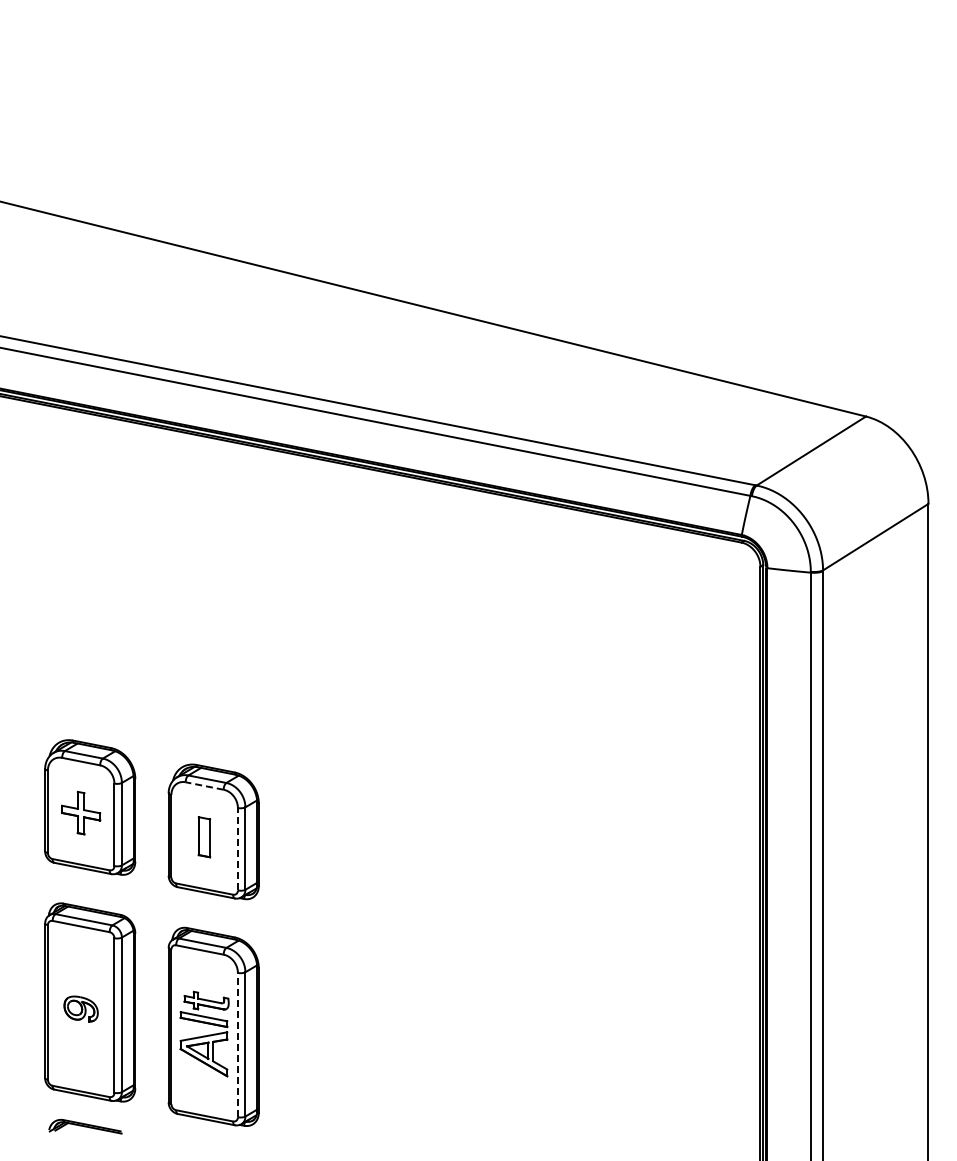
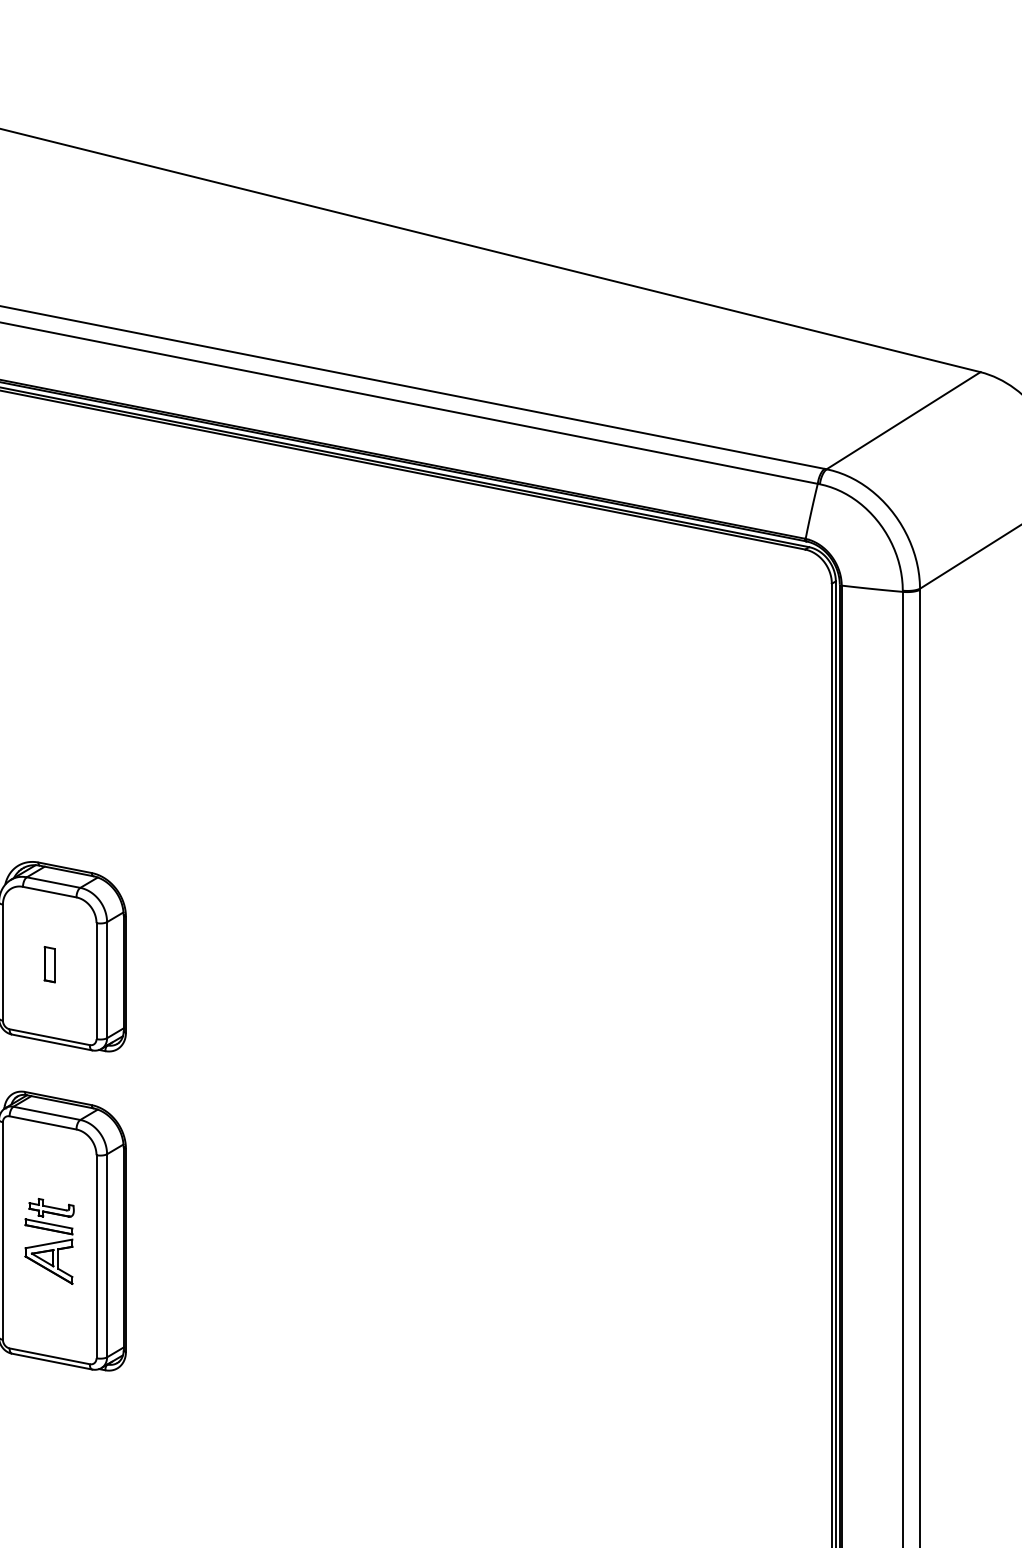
line: (204, 785) -> (49, 891), dashed -> solid
part: (204, 837) -> (49, 964), size x0.62
line: (237, 848) -> (95, 980), dashed -> solid
part: (204, 1034) -> (49, 1241), size x0.71
line: (237, 1044) -> (95, 1255), dashed -> solid

